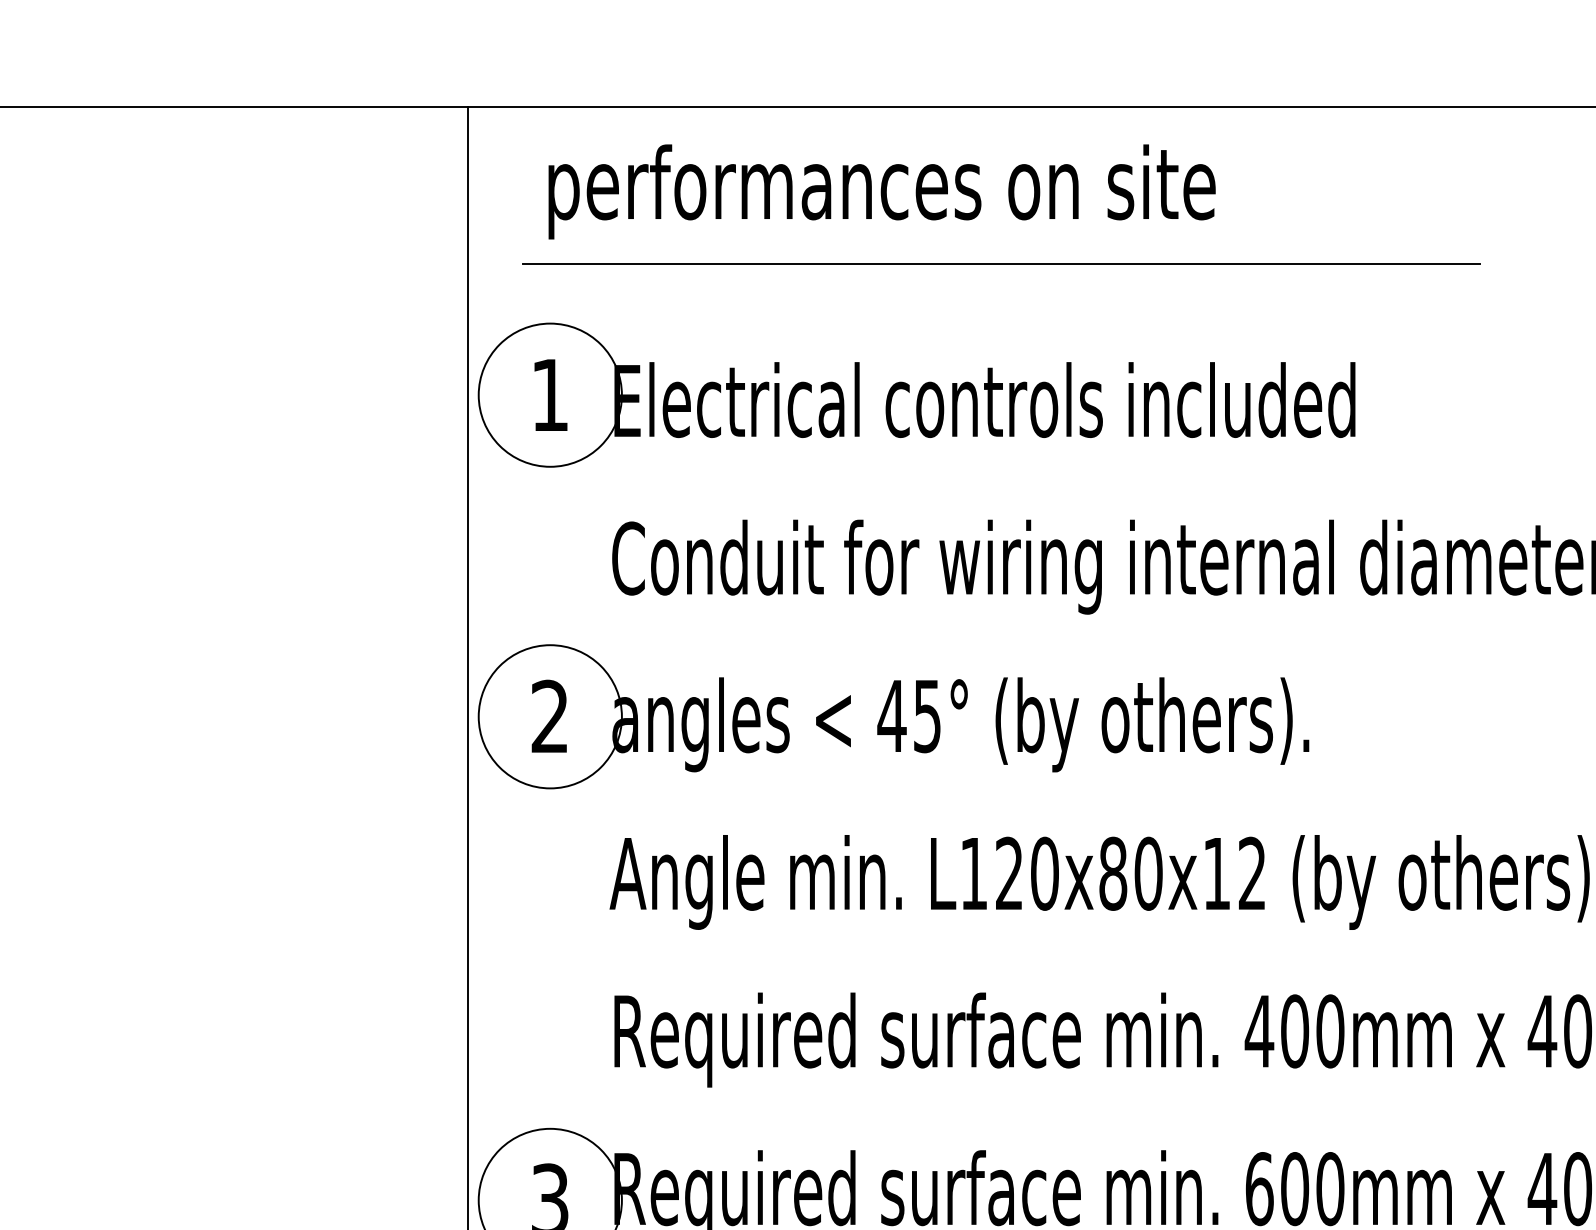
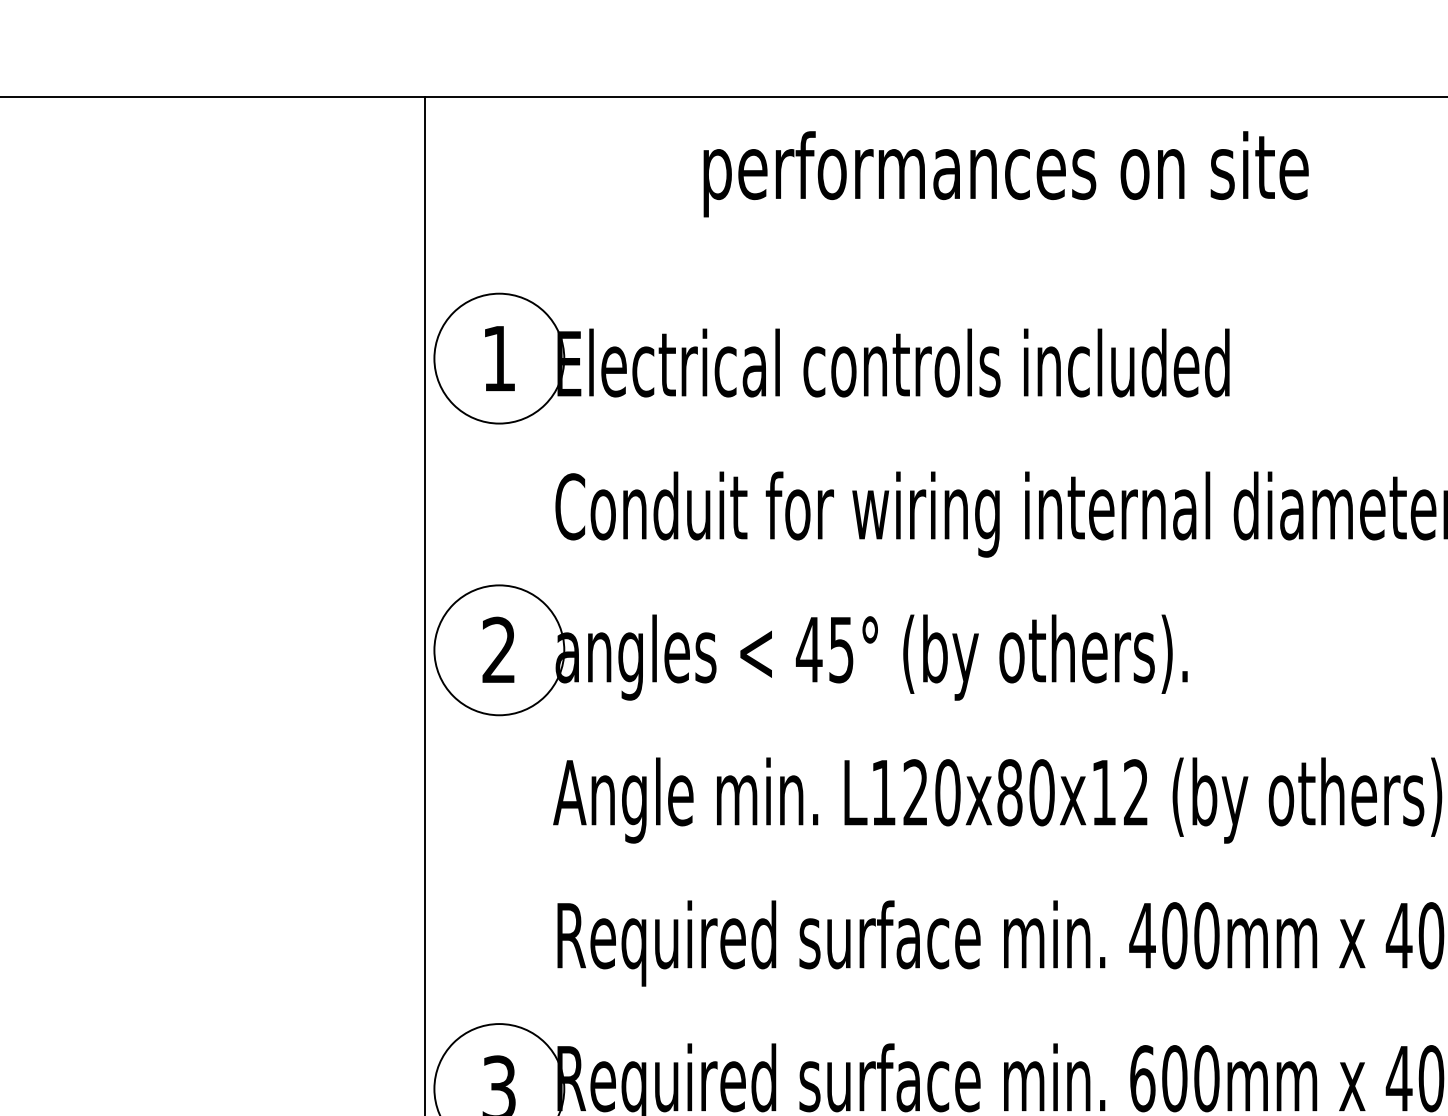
text: (881, 191) -> (1005, 173), moved
line: (1001, 263) -> (908, 239), removed

